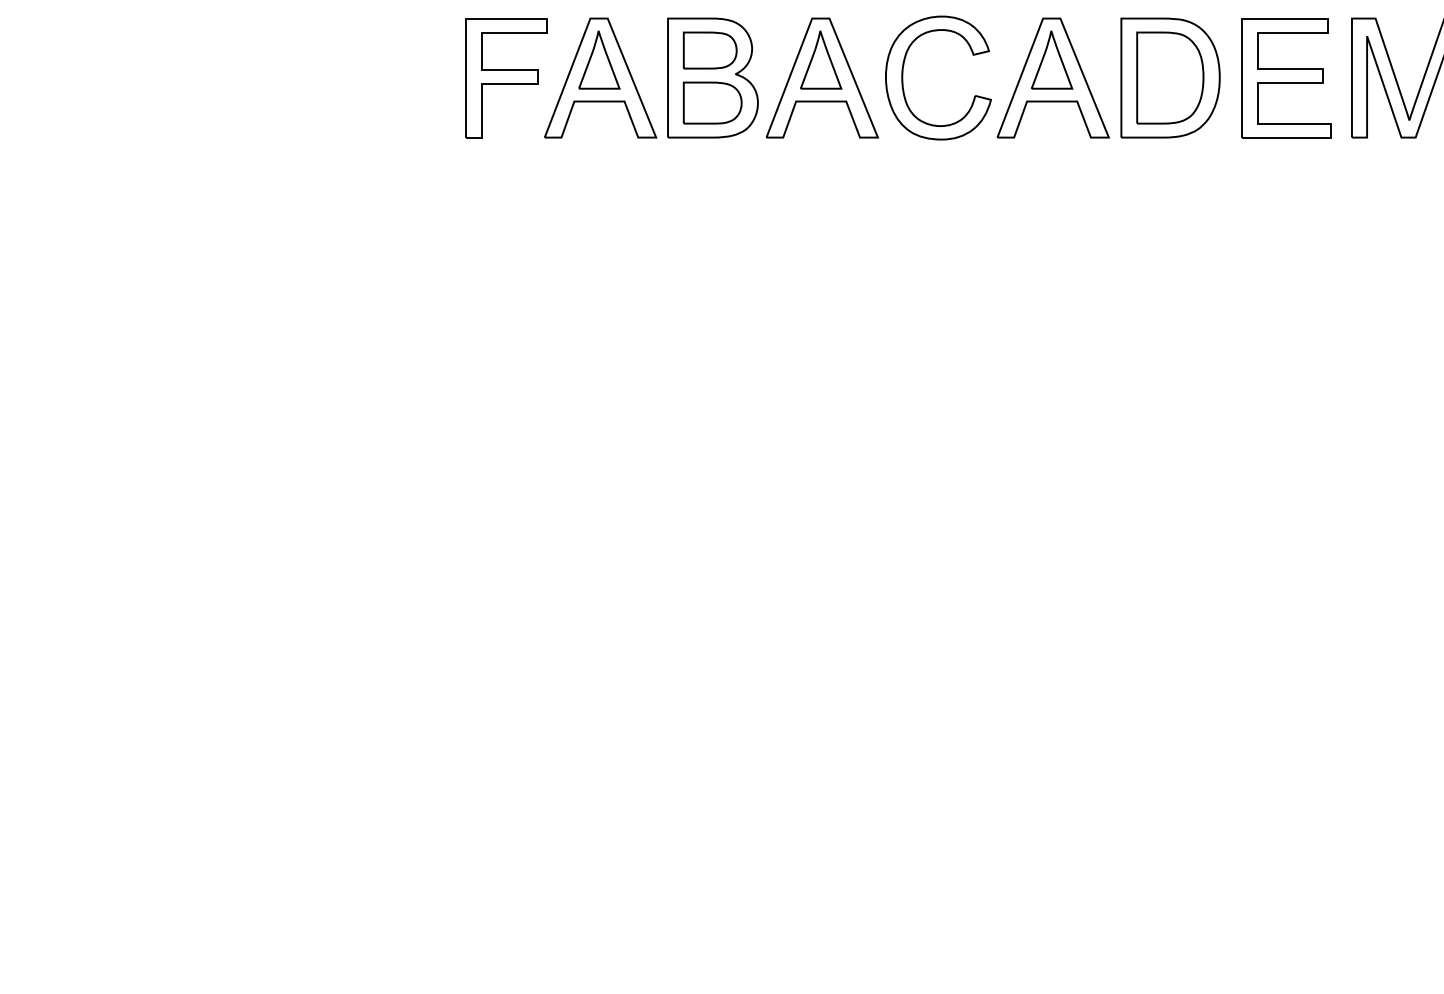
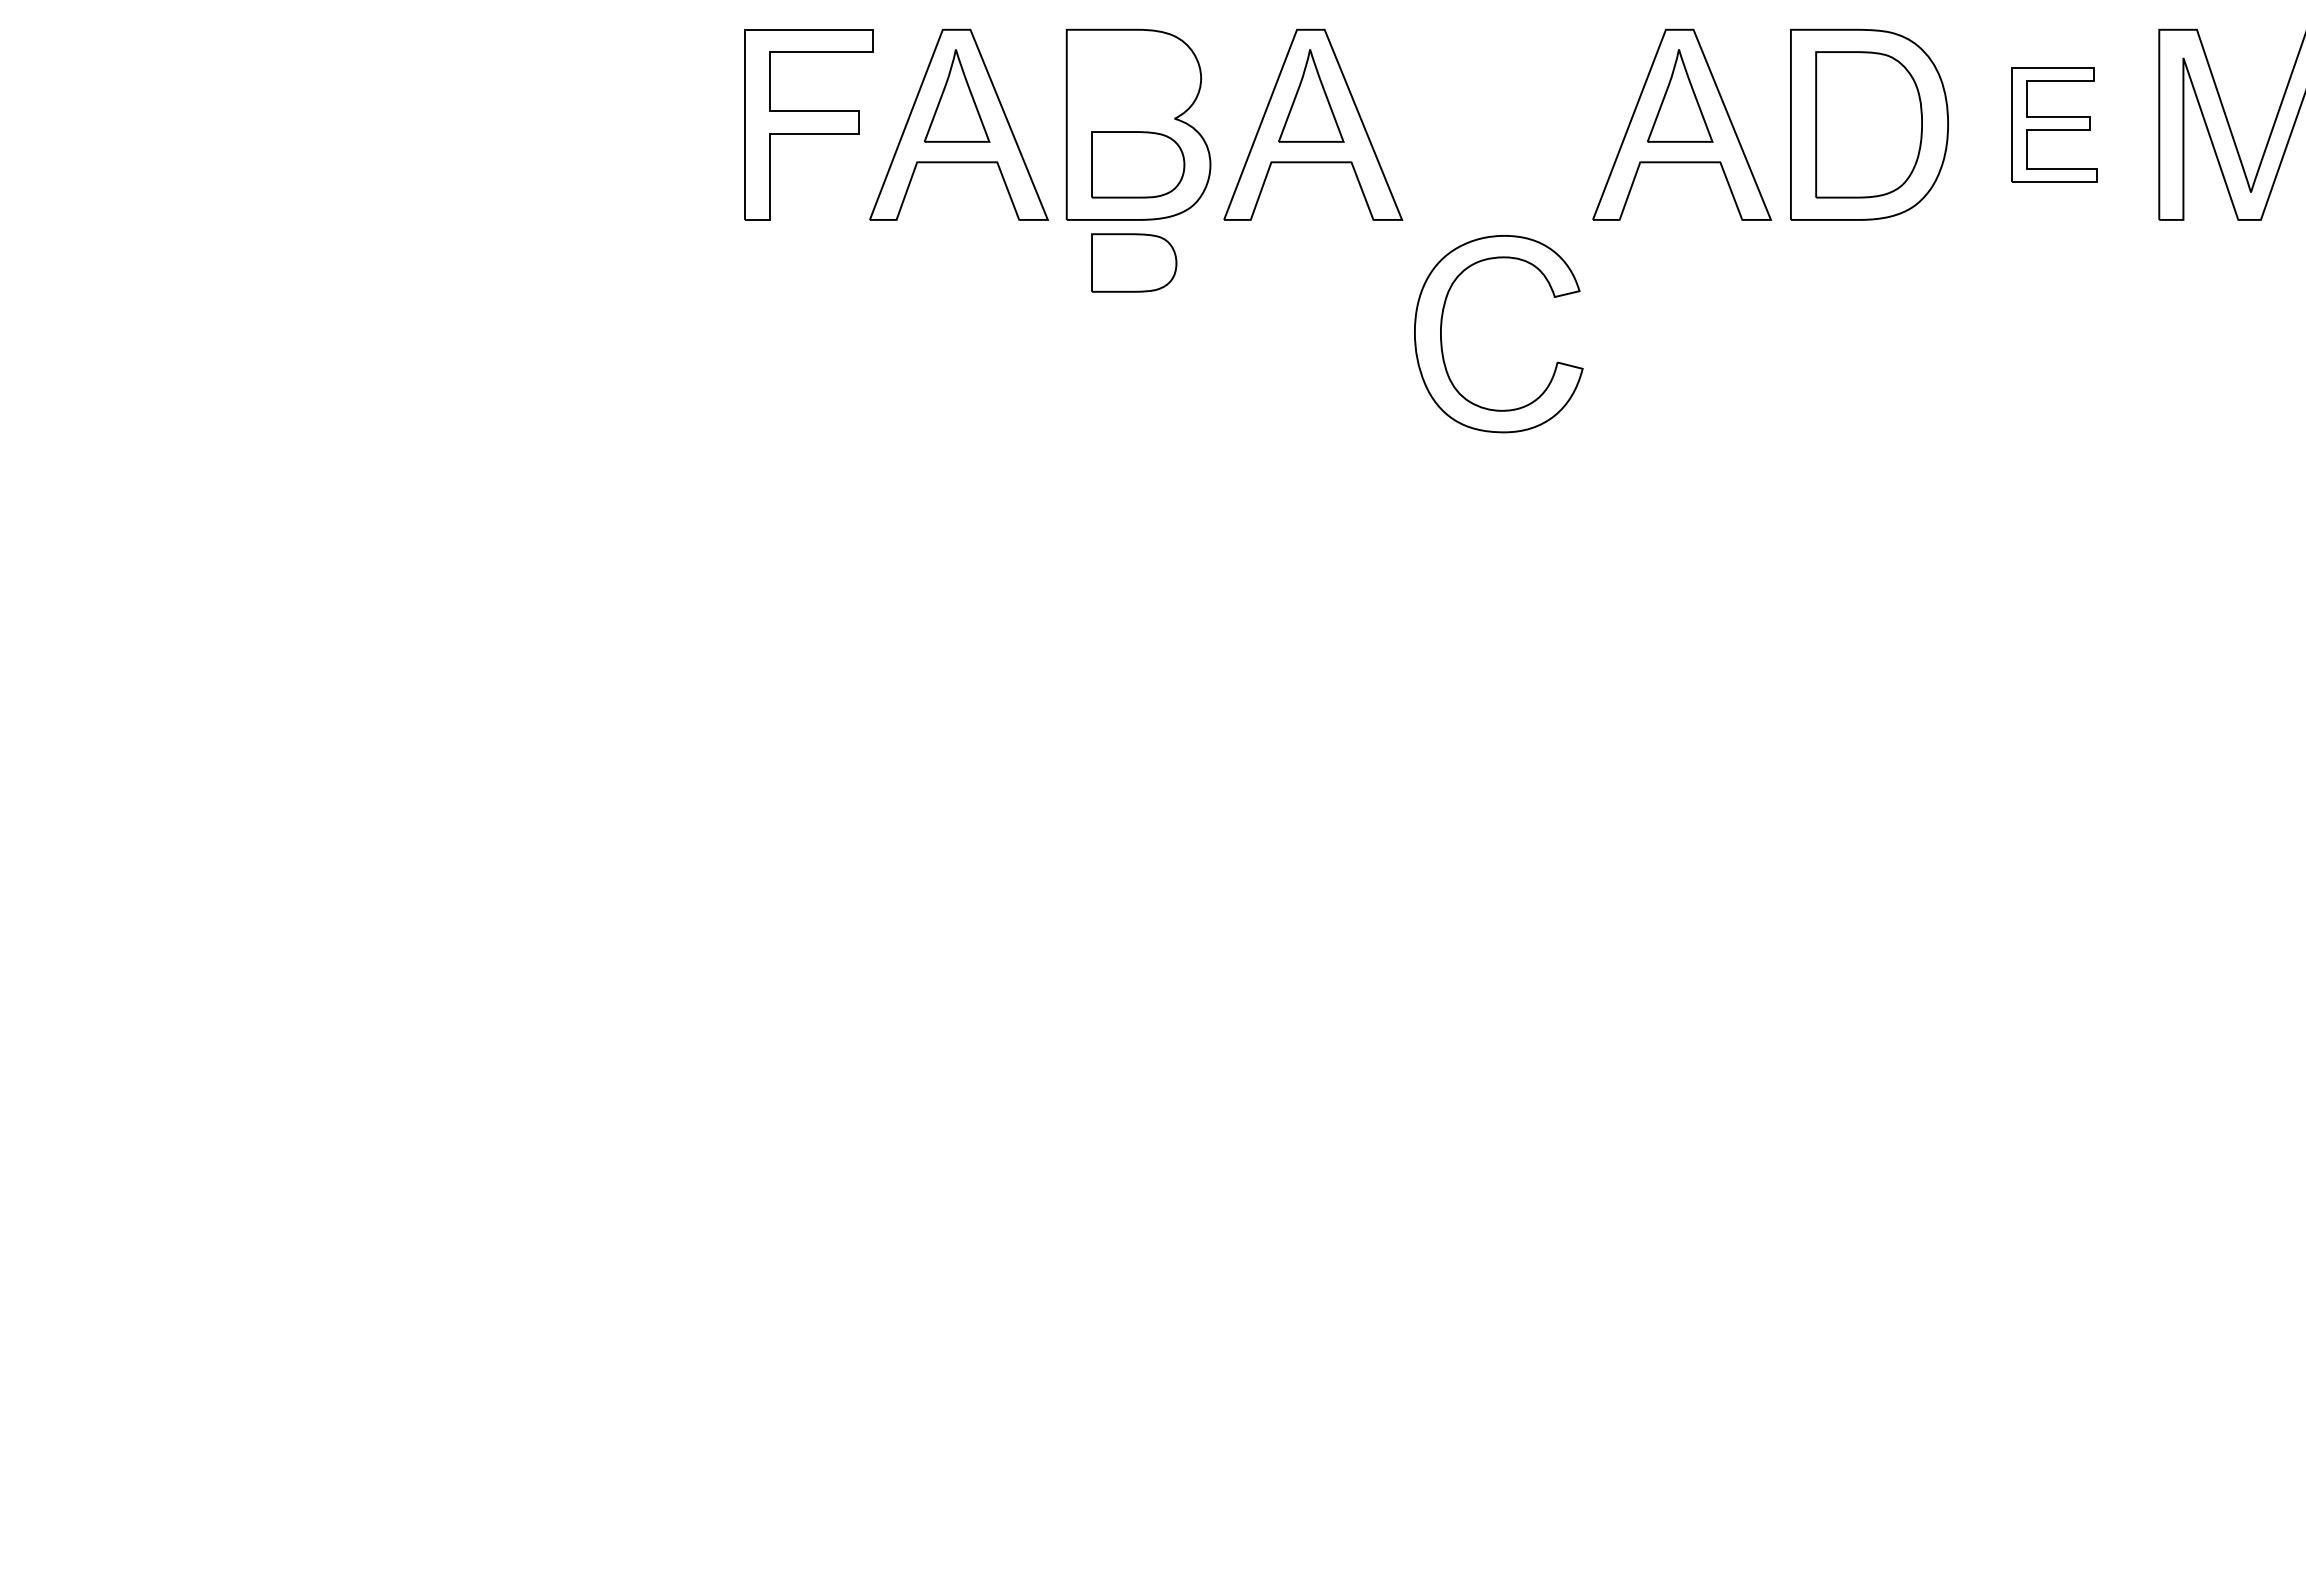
part: (709, 50) -> (1133, 262), moved
part: (903, 77) -> (1442, 333), moved
part: (1286, 78) -> (2054, 125), size x0.6

